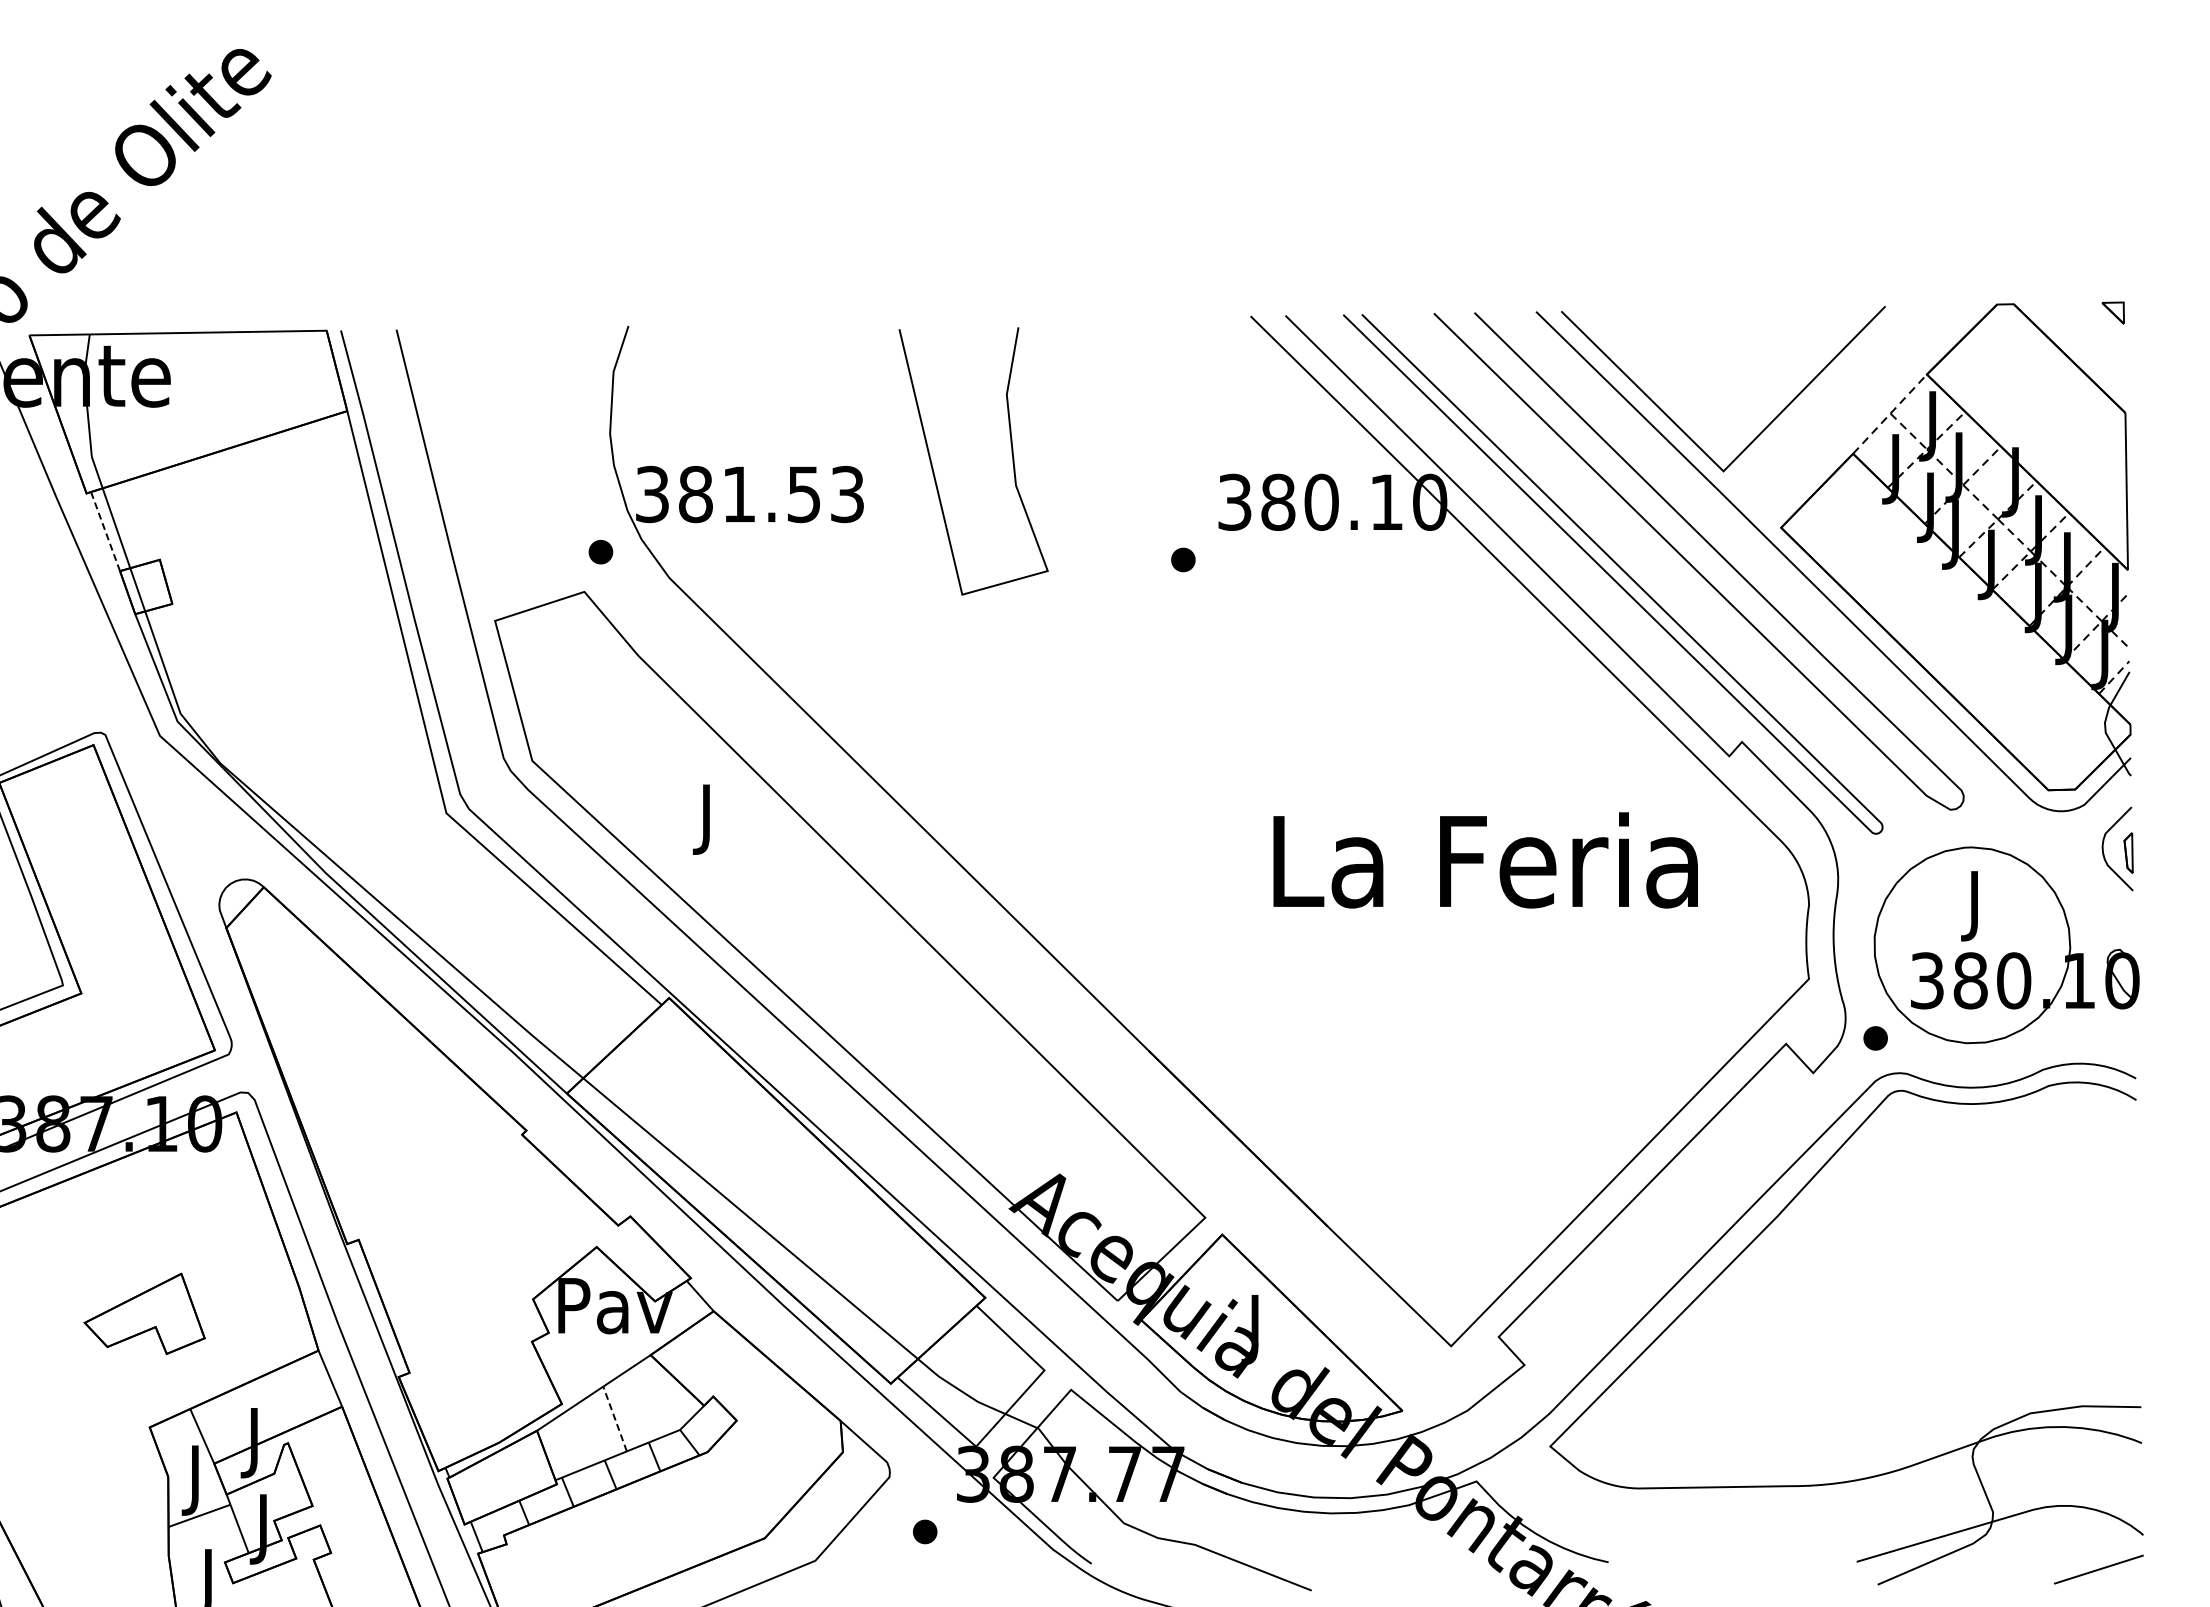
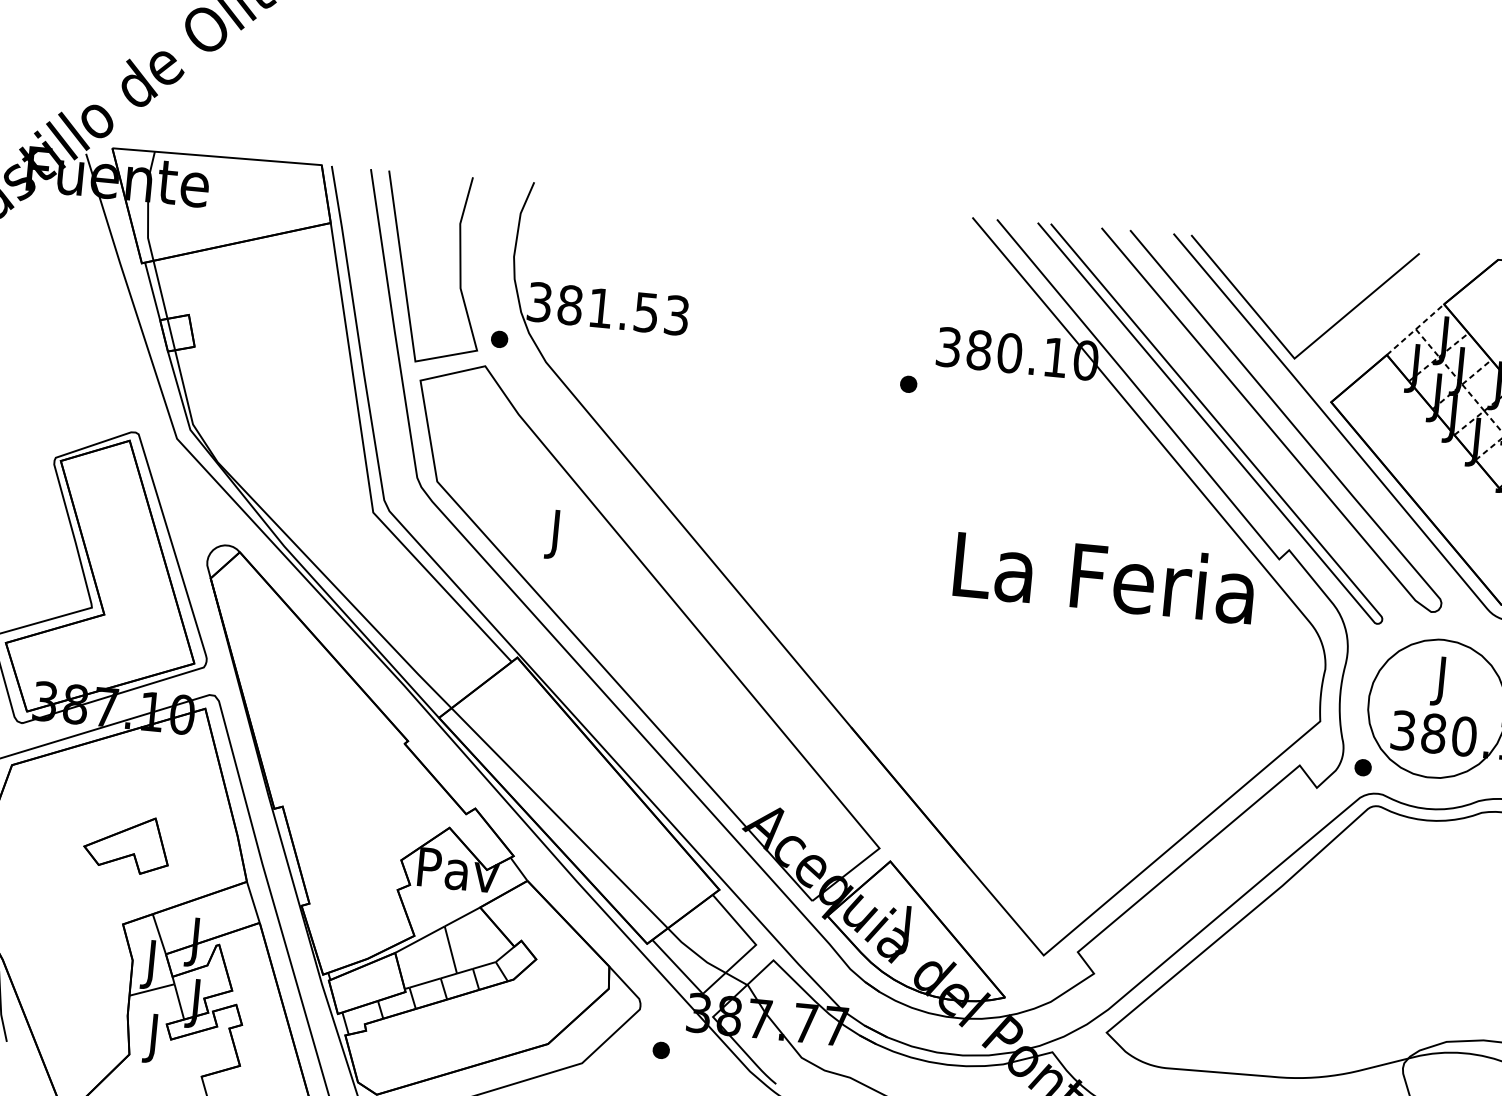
curve: (1011, 453) -> (459, 265), moved
line: (105, 531) -> (152, 291), dashed -> solid
text: (1485, 860) -> (1104, 577), moved
line: (614, 1418) -> (450, 949), dashed -> solid

